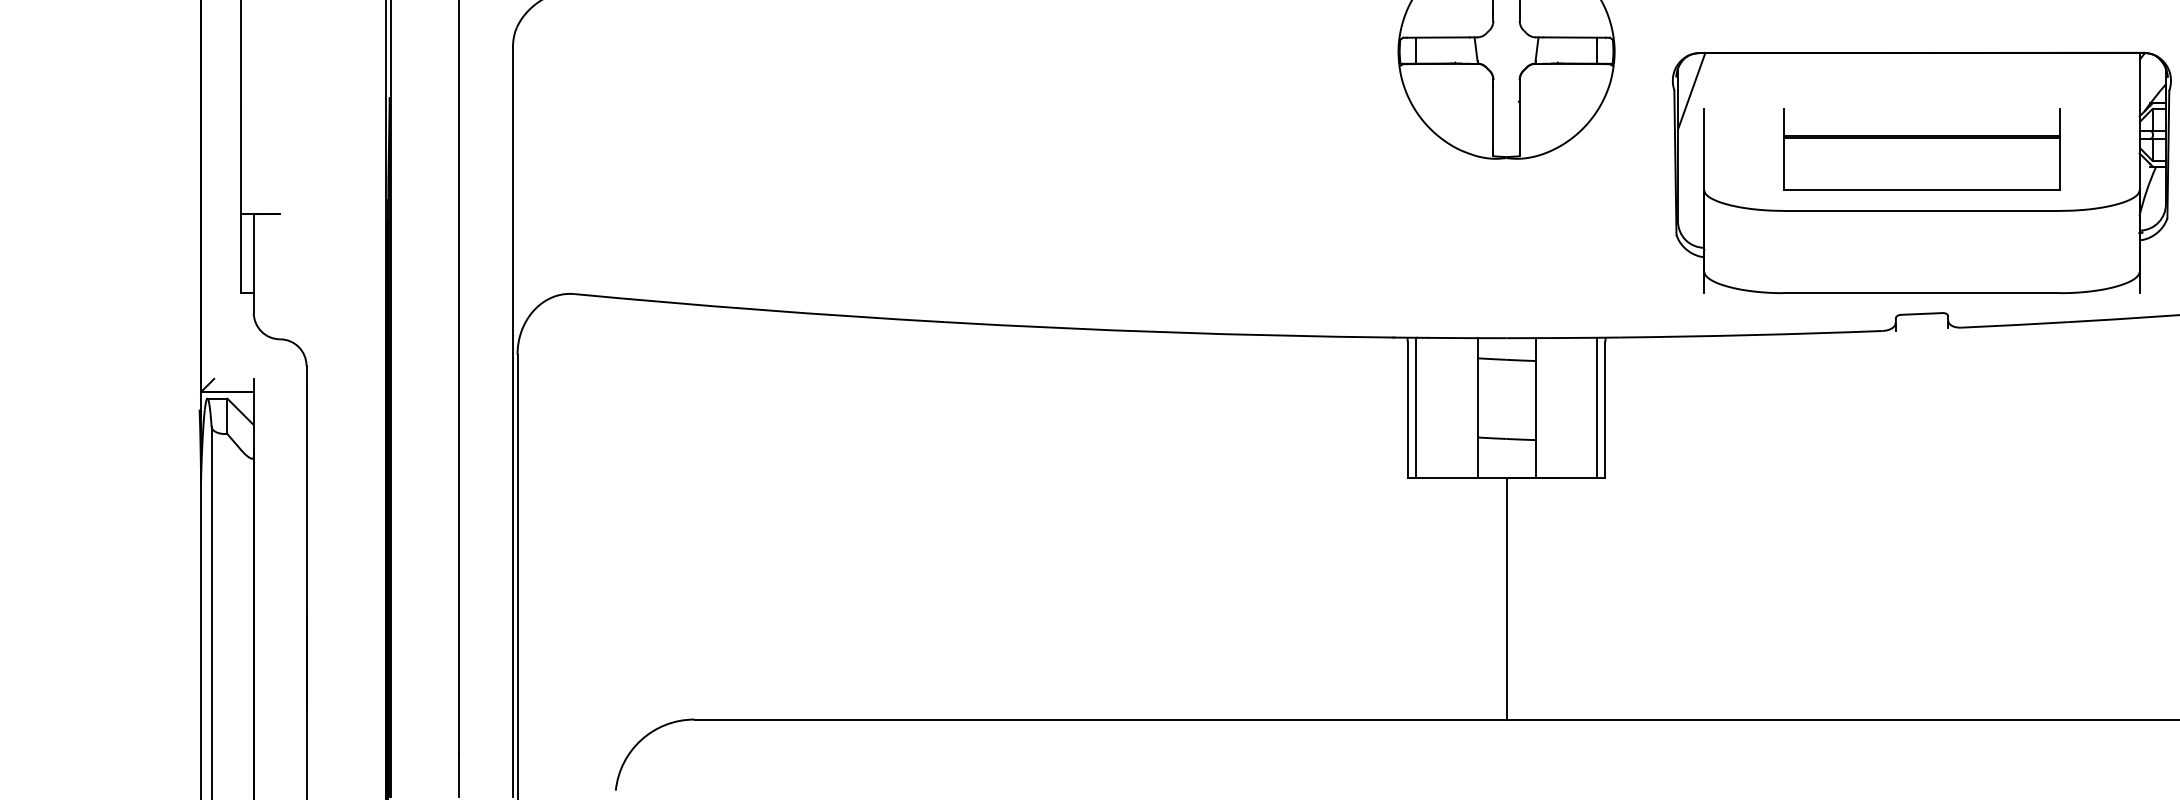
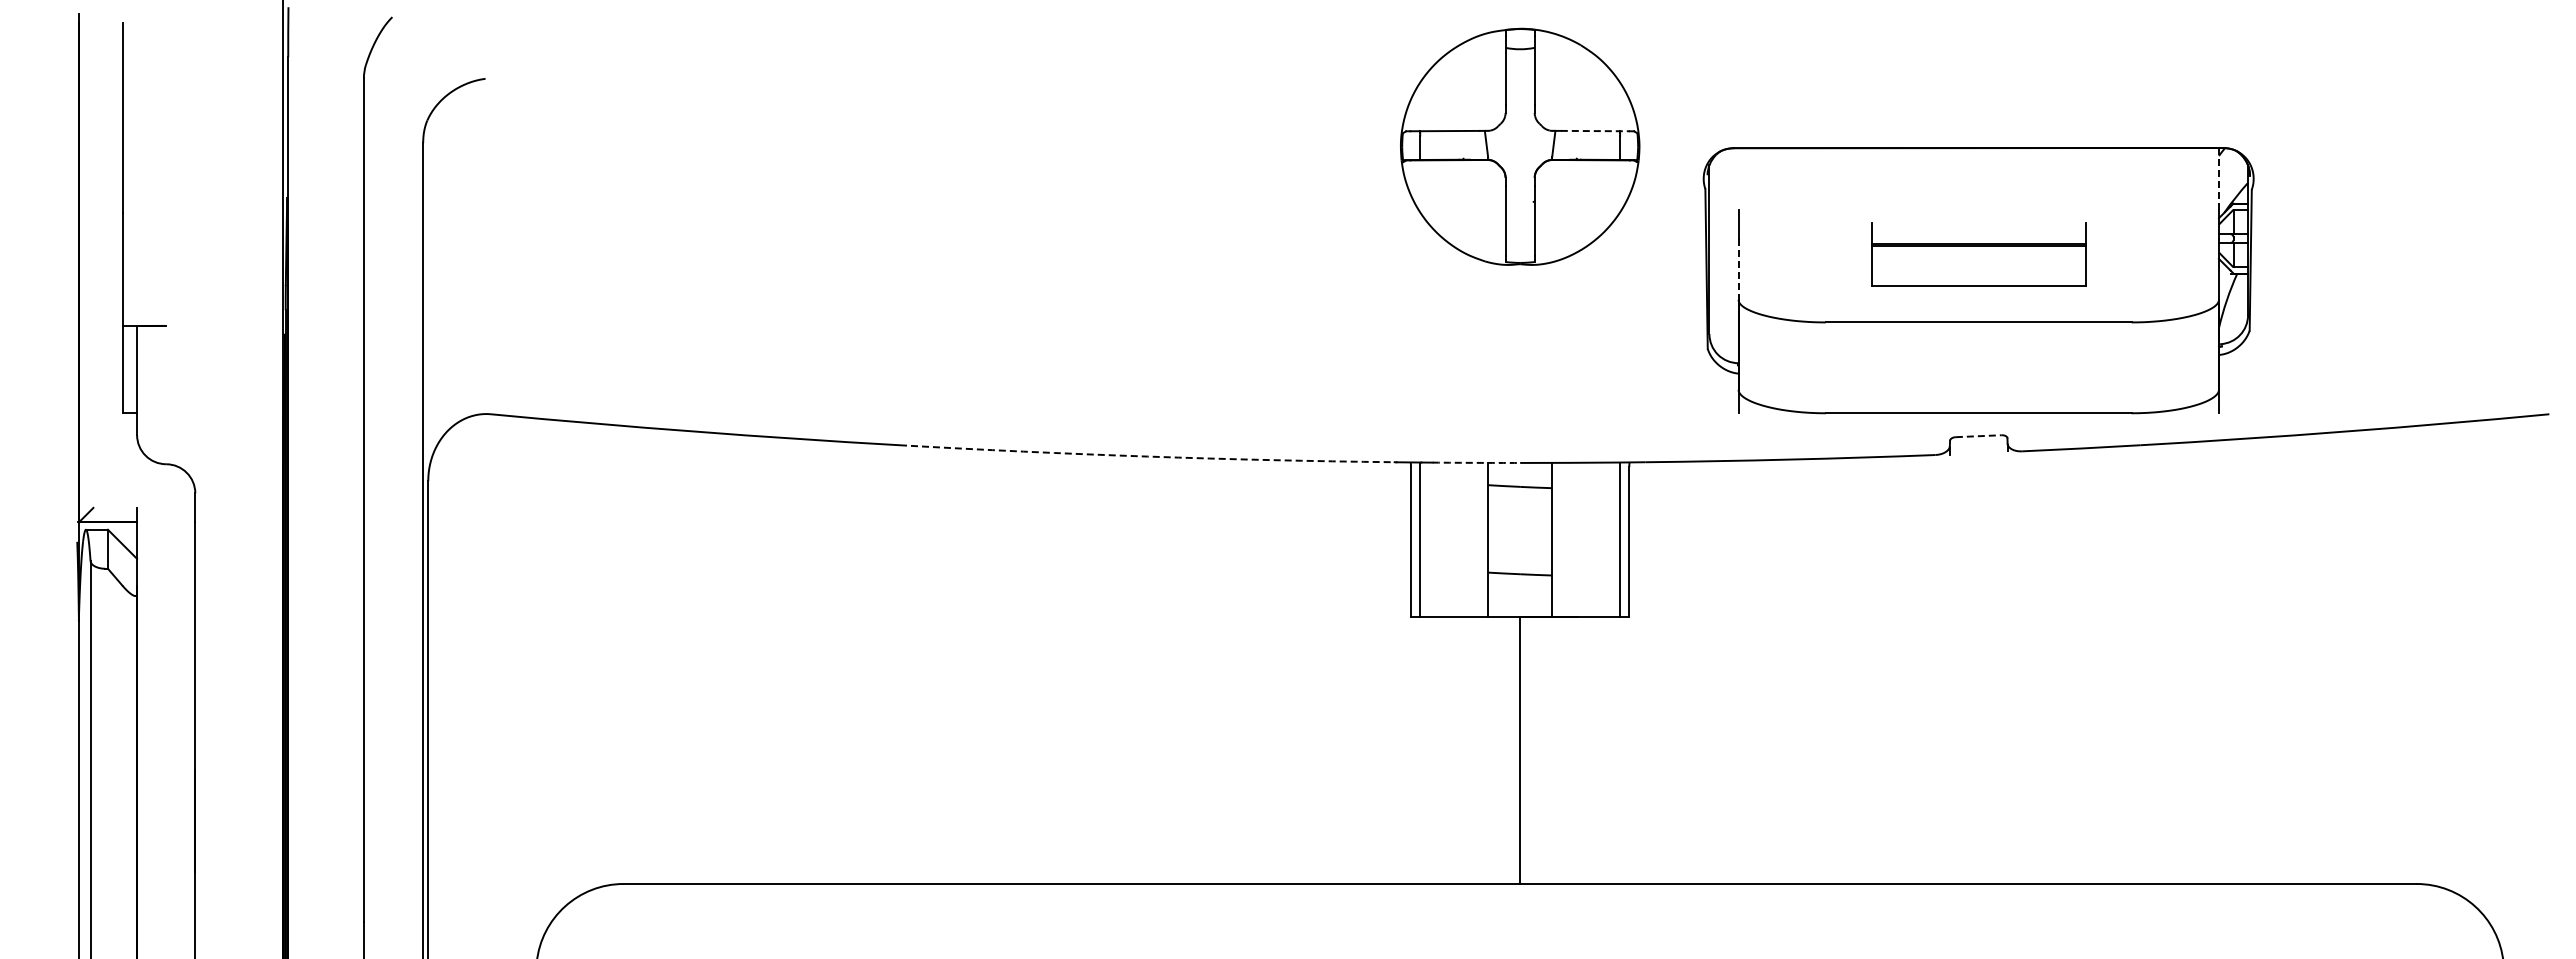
line: (1574, 37) -> (1595, 131), solid -> dashed
line: (2139, 80) -> (2218, 178), solid -> dashed
line: (1691, 91) -> (1724, 190), removed
part: (1921, 149) -> (1978, 254), size x0.7
line: (1704, 162) -> (1738, 269), solid -> dashed
line: (1921, 314) -> (1978, 436), solid -> dashed
arc: (1169, 332) -> (1147, 456), solid -> dashed
arc: (1467, 337) -> (1476, 462), solid -> dashed

